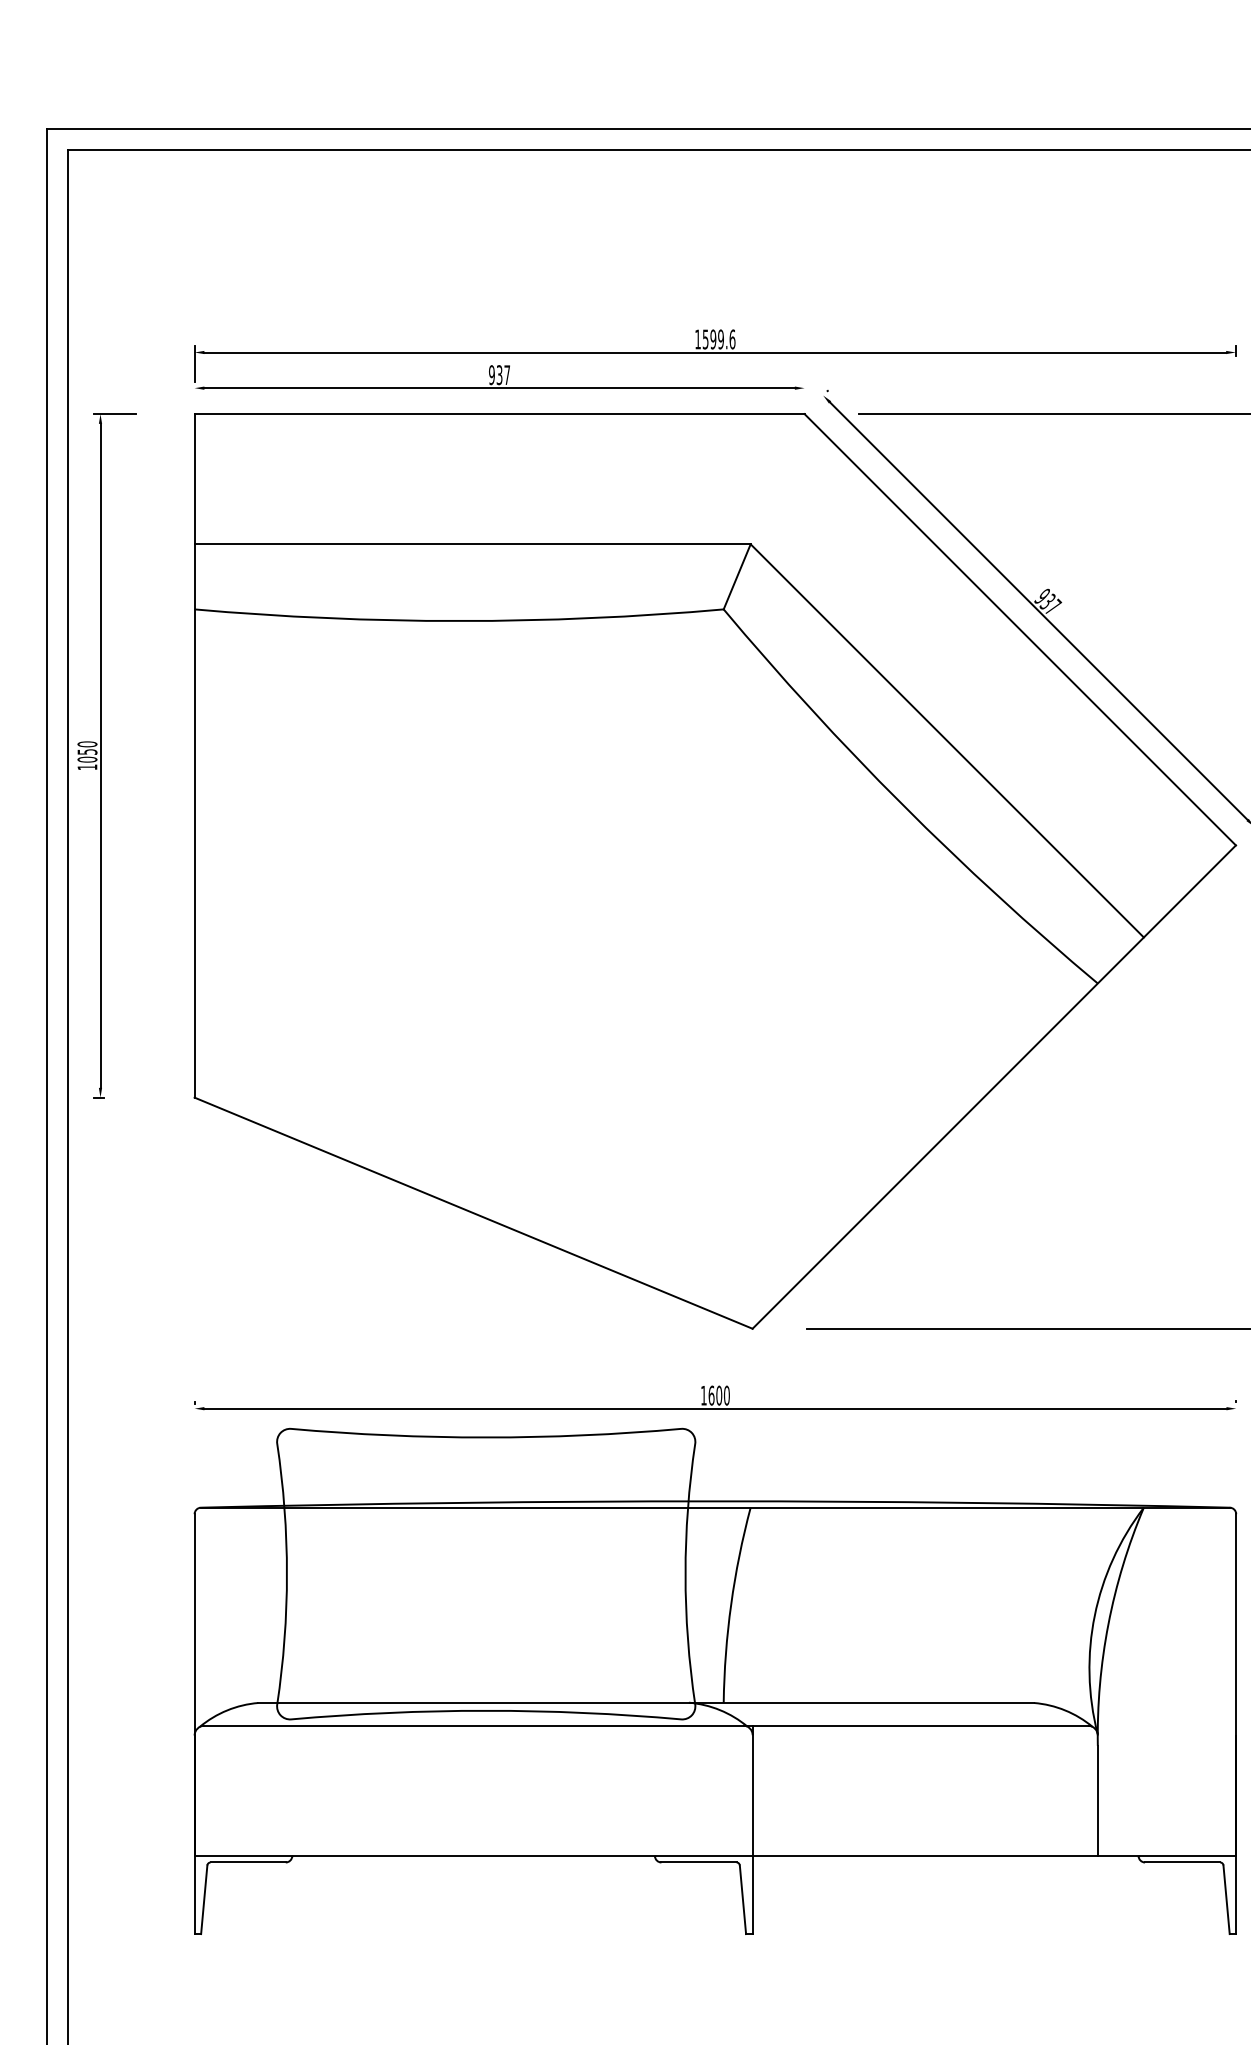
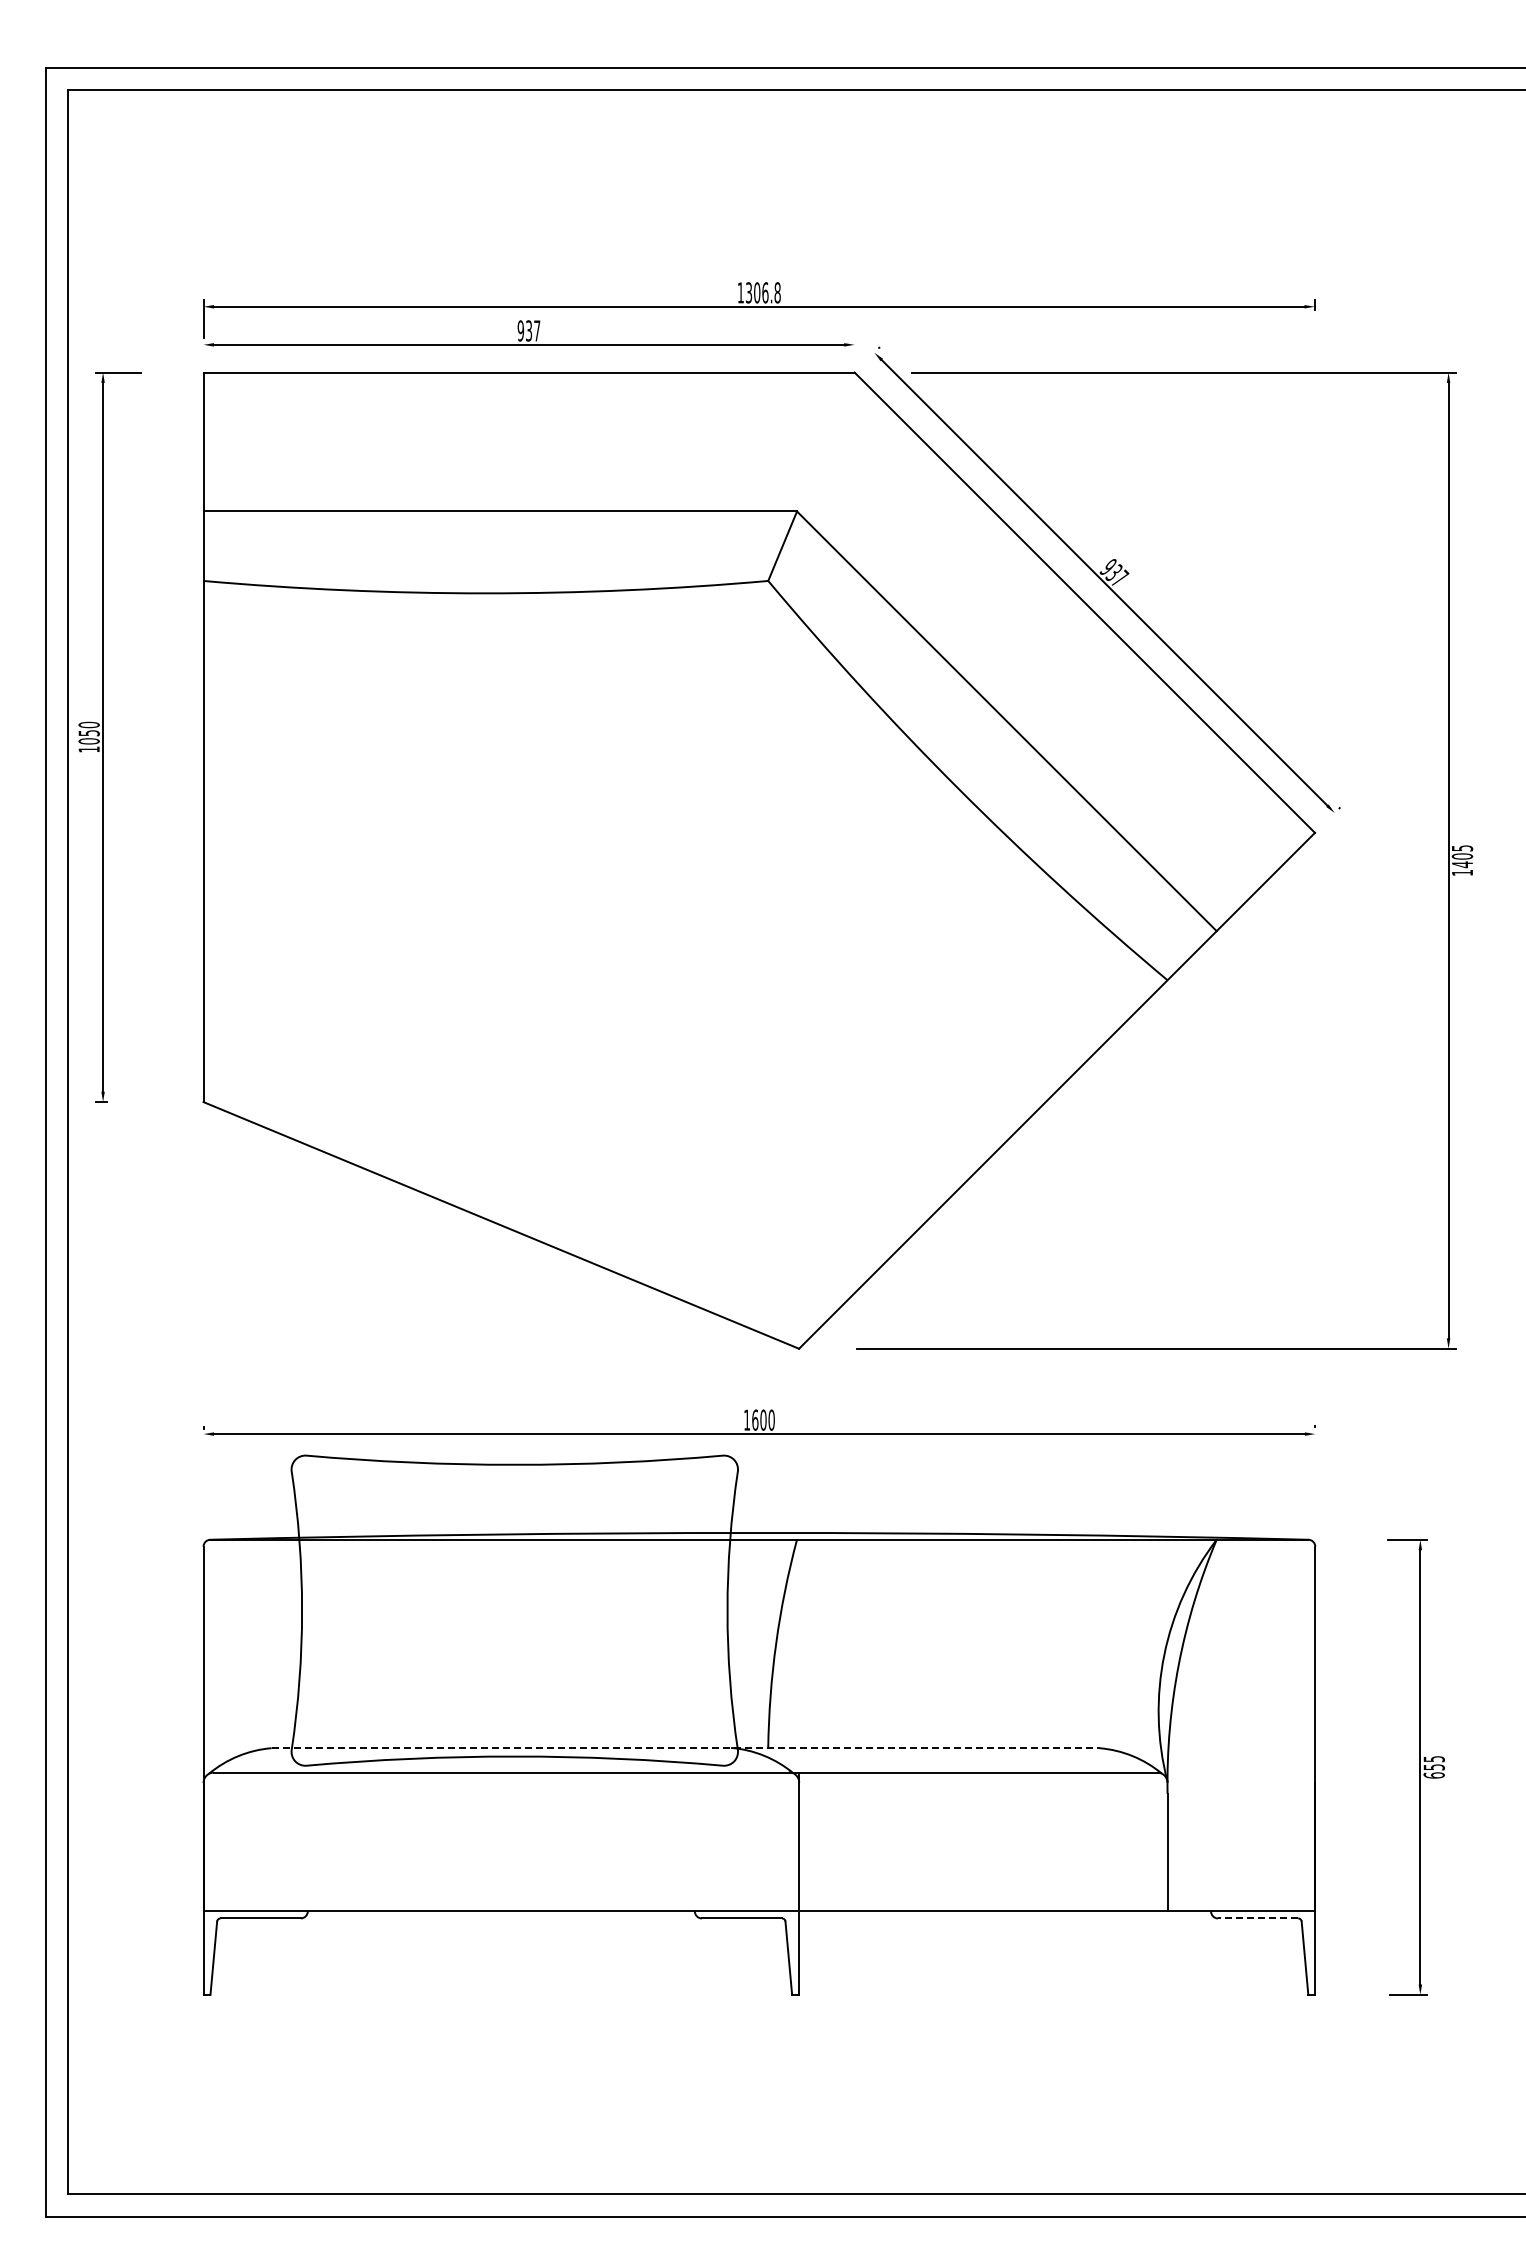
text: (719, 339) -> (763, 292), 1599.6 -> 1306.8
line: (646, 1703) -> (685, 1748), solid -> dashed
line: (1182, 1862) -> (1257, 1918), solid -> dashed

